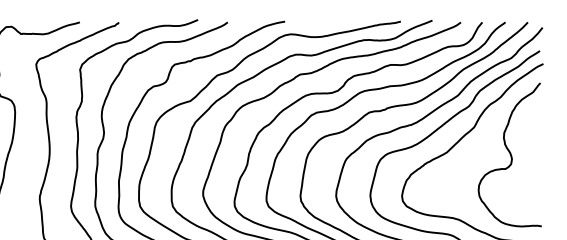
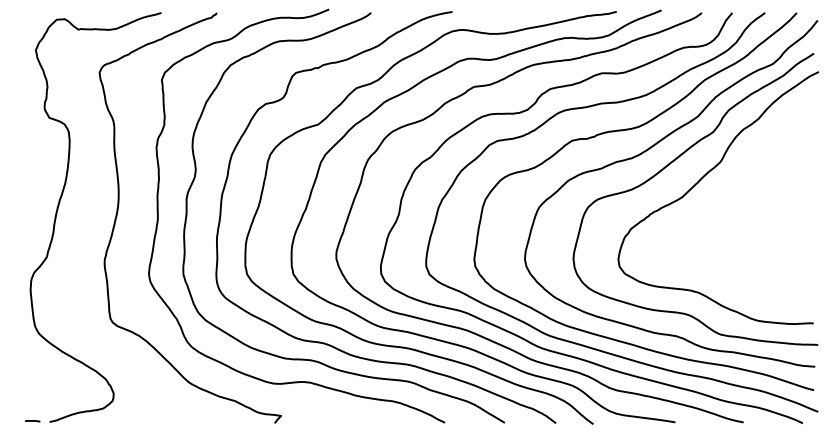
curve: (510, 154) -> (771, 200), removed

